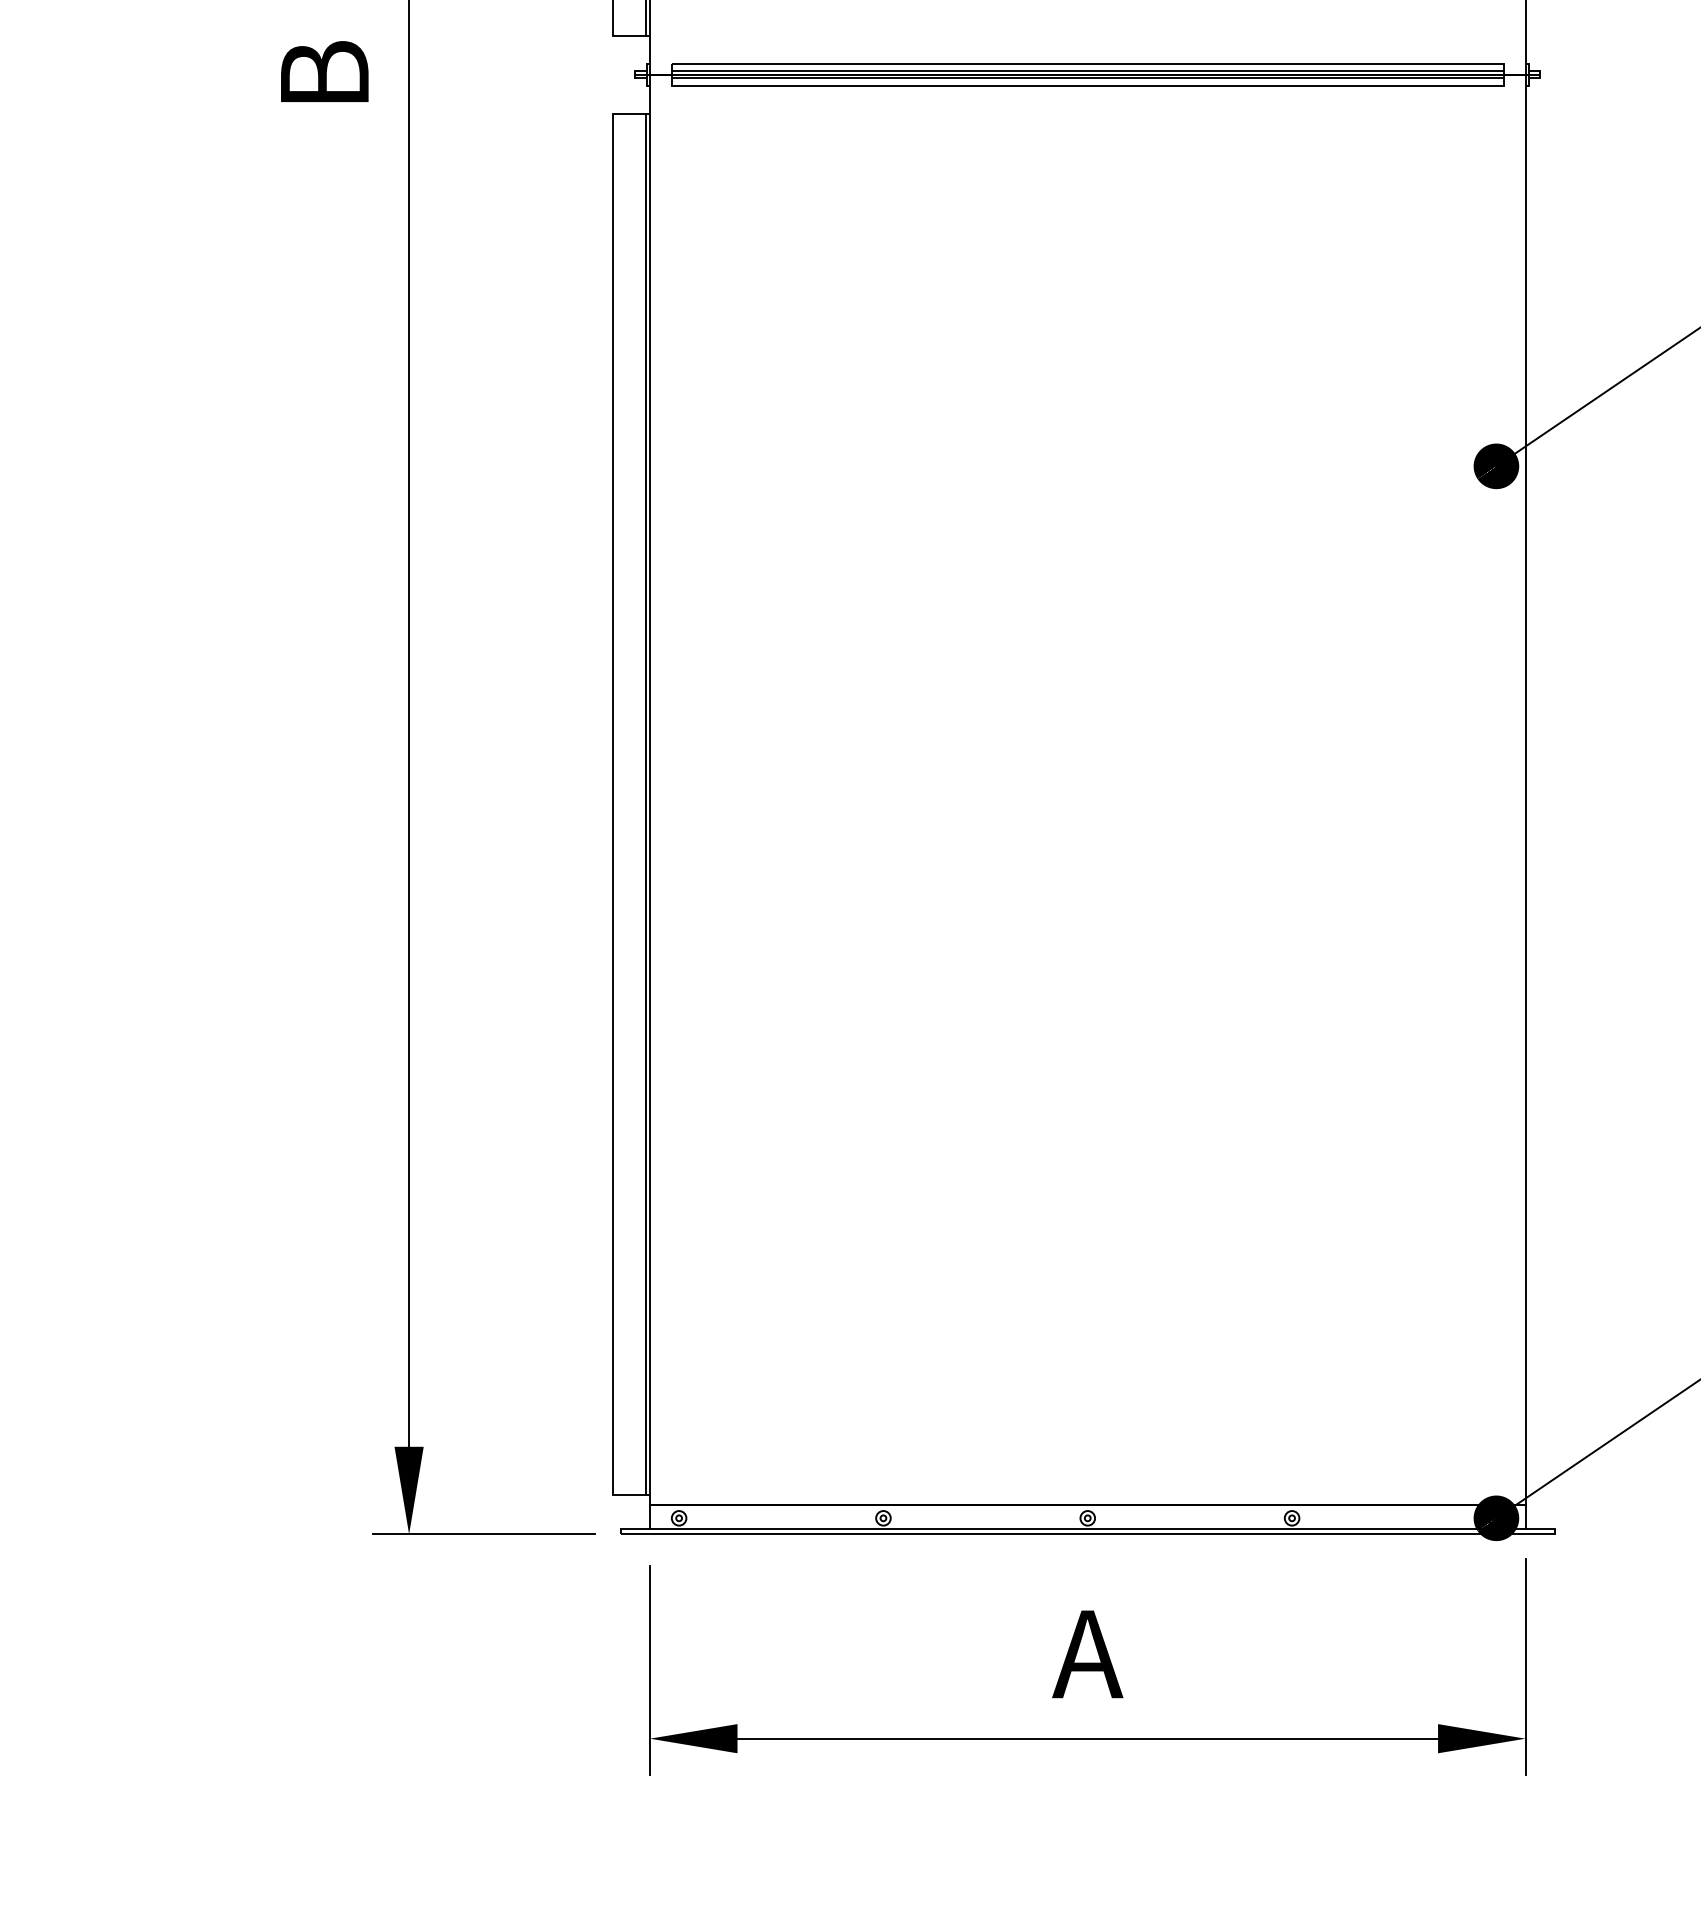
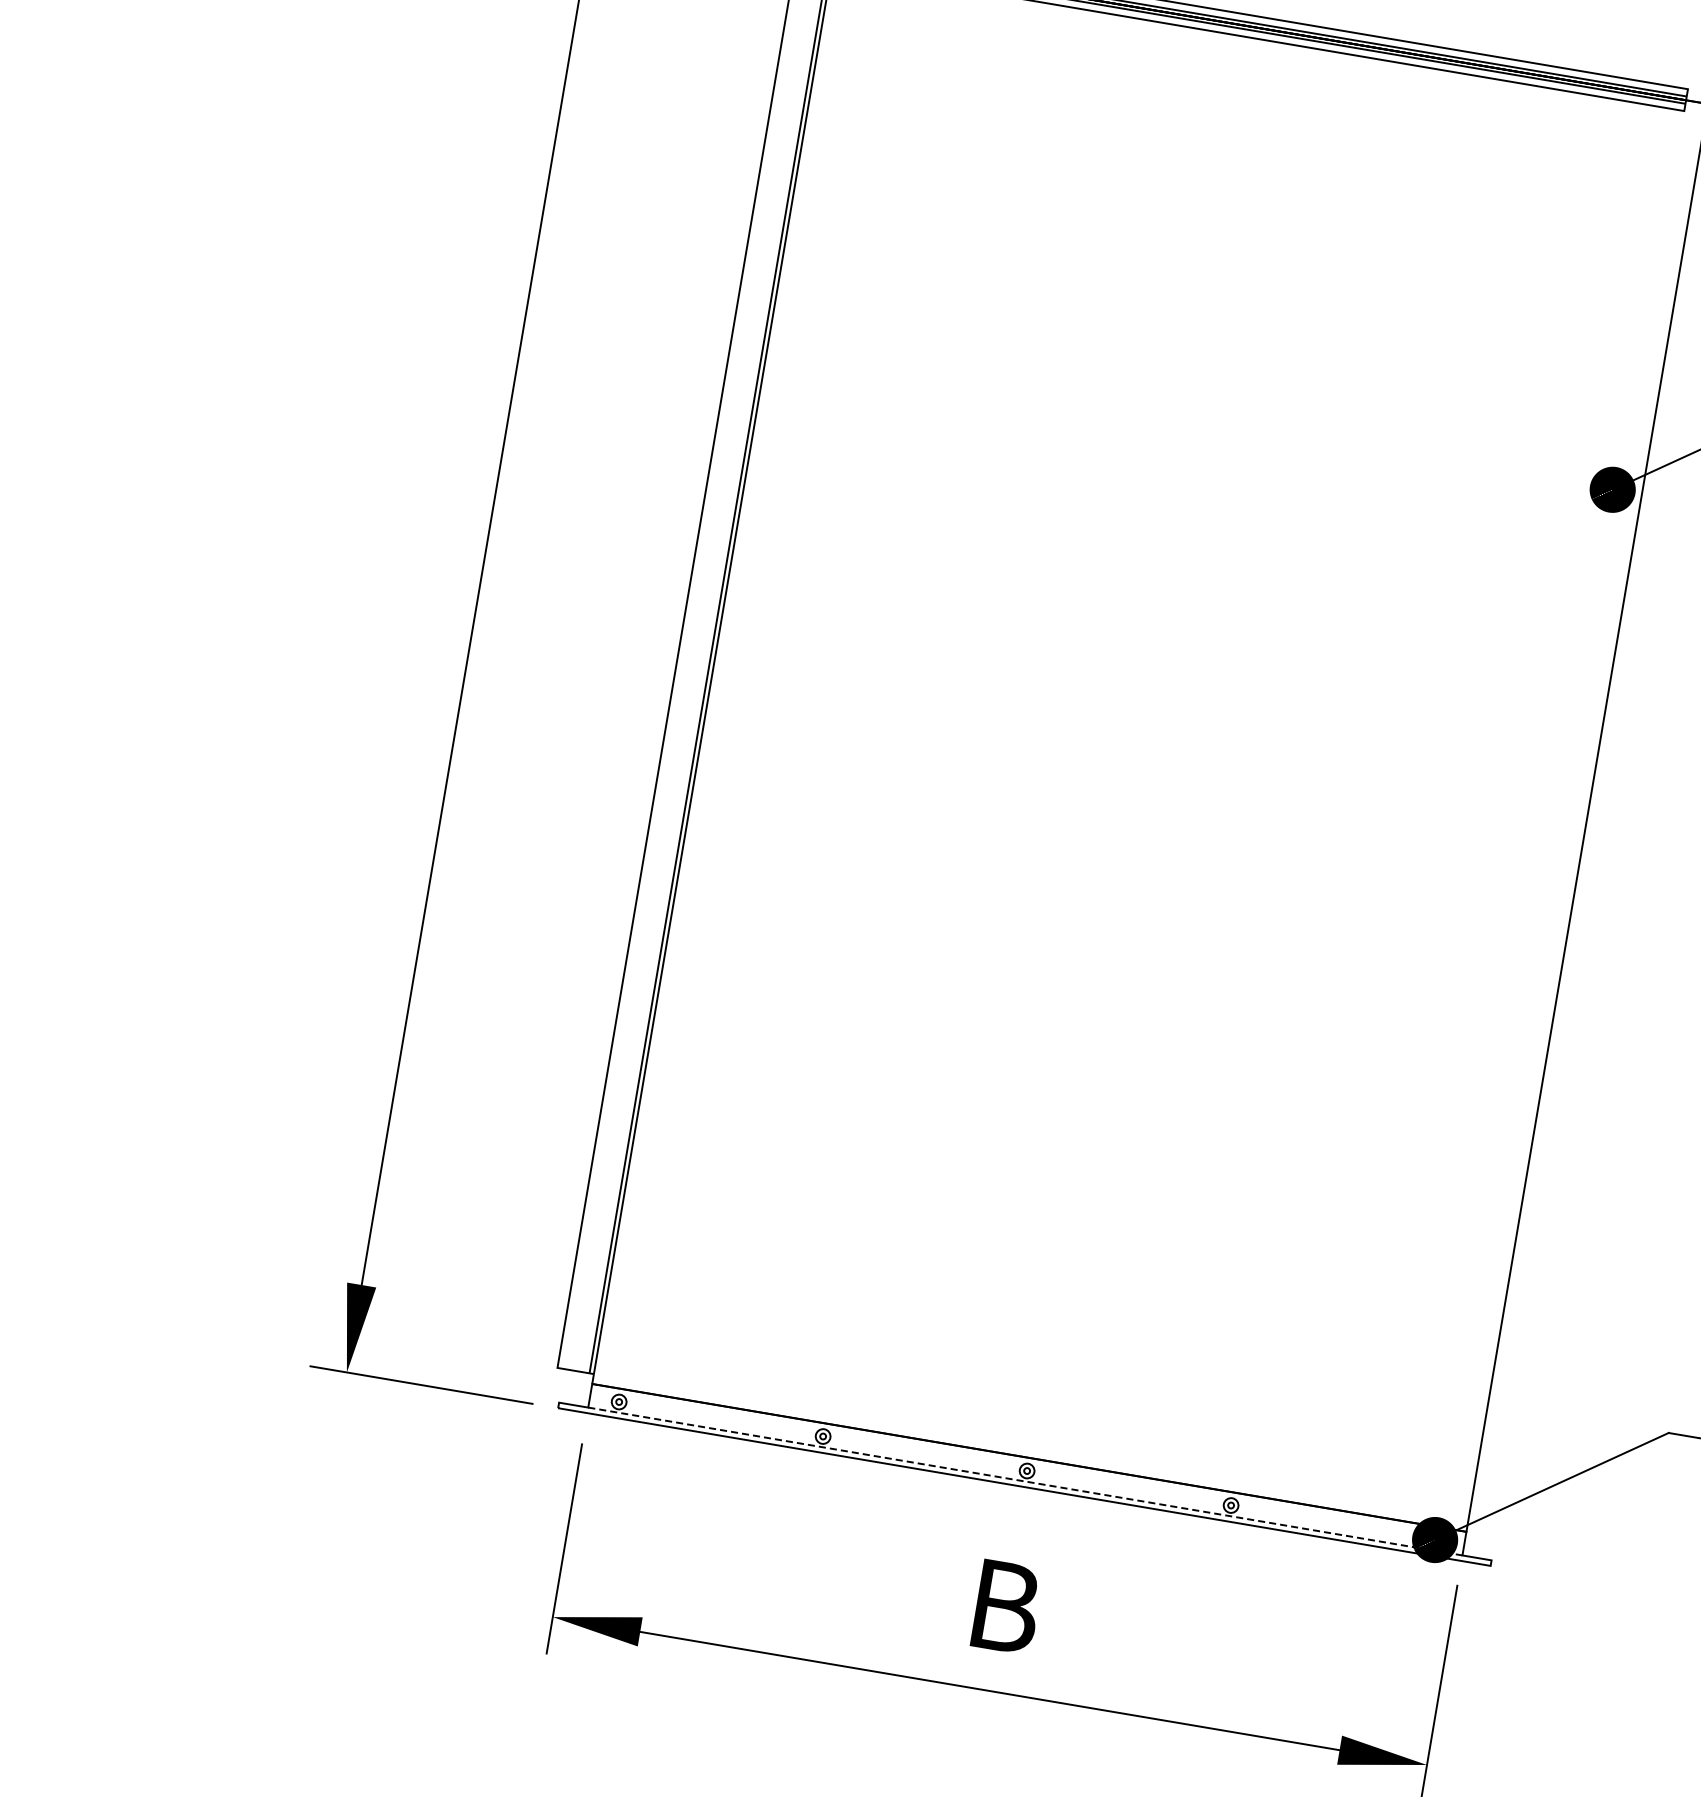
line: (1087, 1528) -> (1025, 1481), solid -> dashed
text: (1087, 1654) -> (1003, 1606), А -> В

